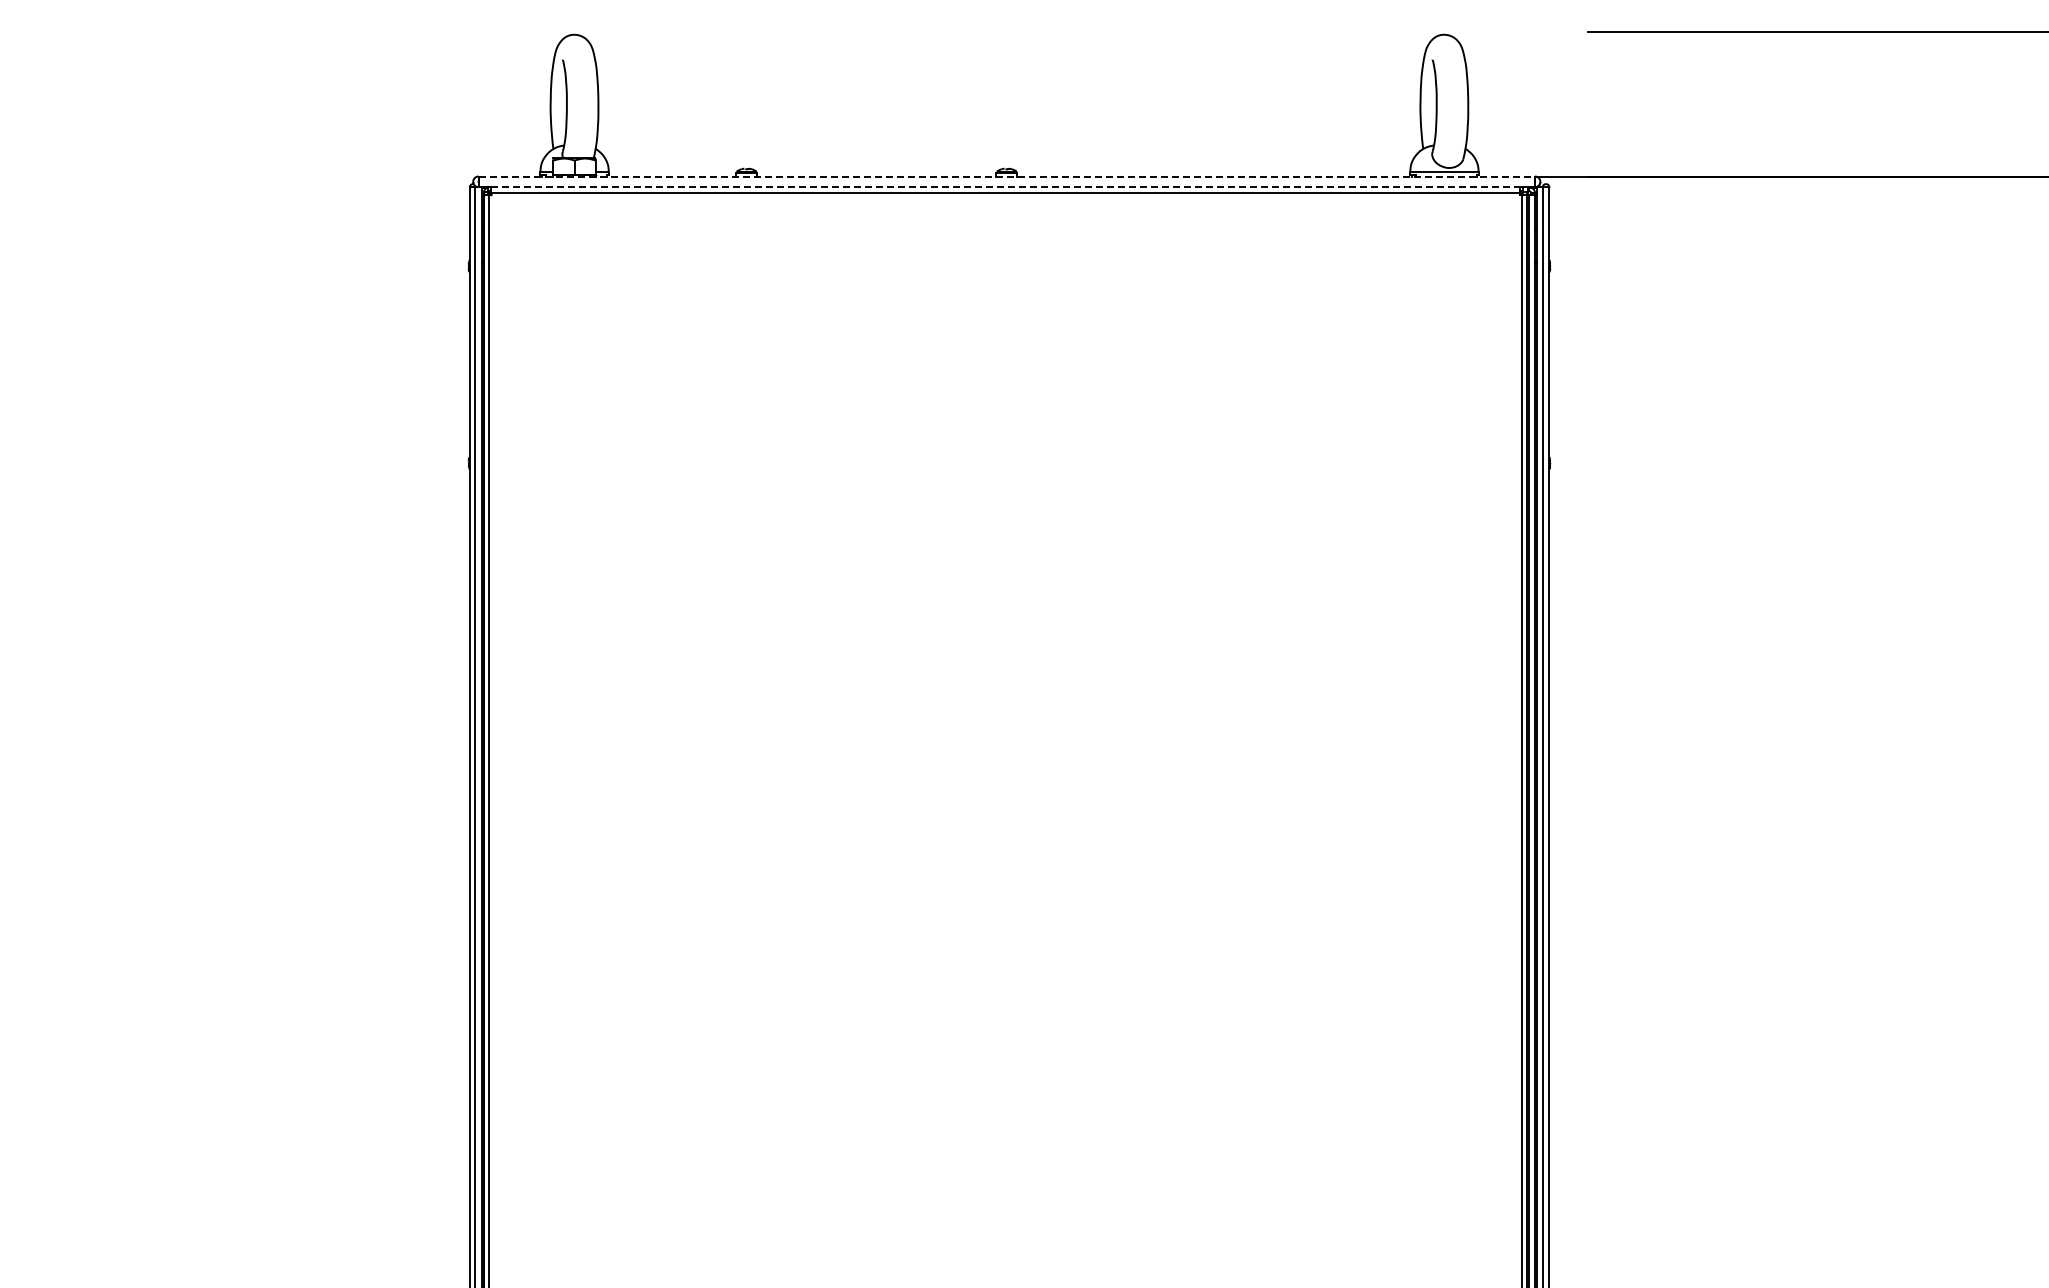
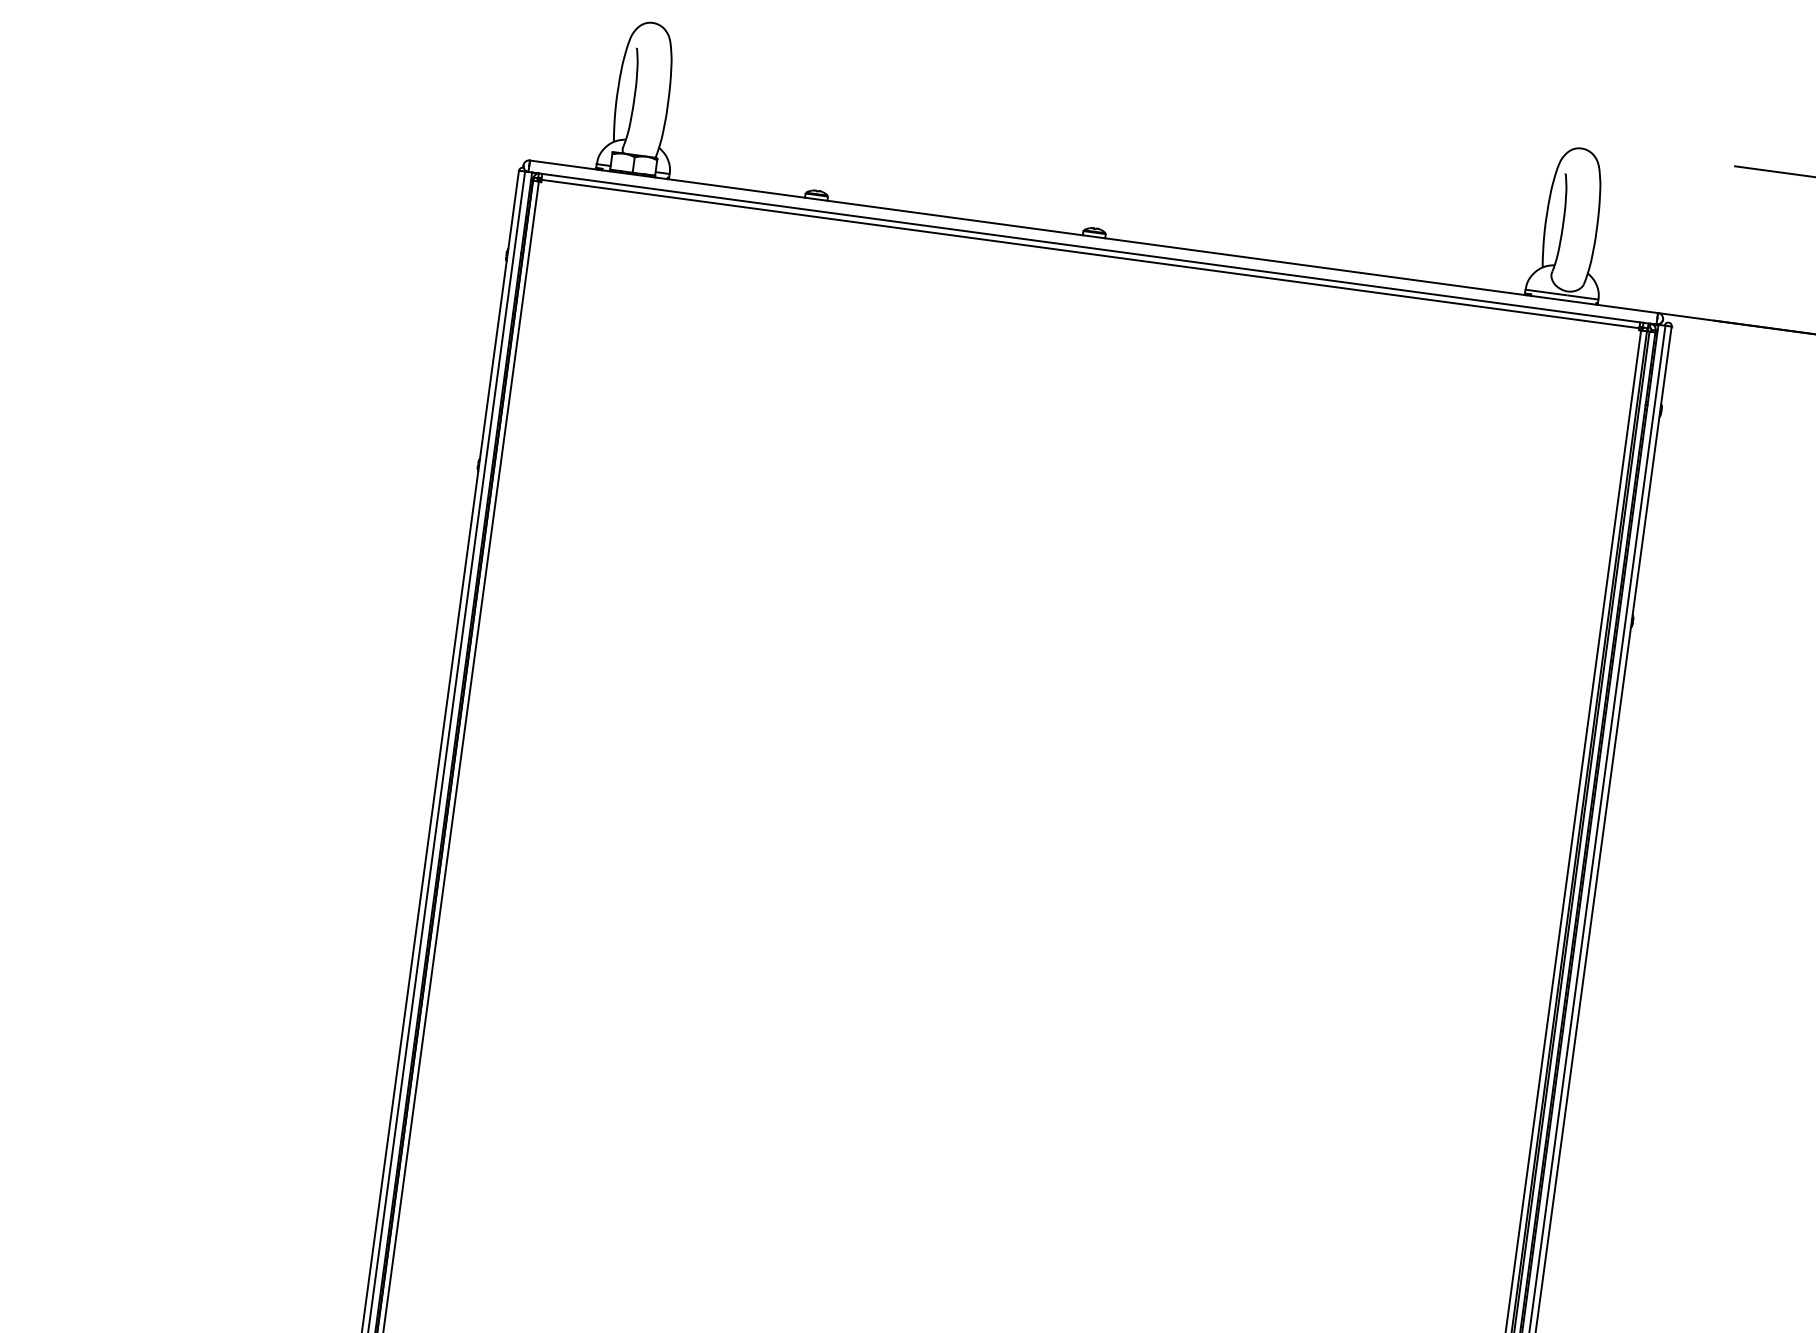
line: (1007, 176) -> (1094, 236), dashed -> solid
line: (1006, 187) -> (1092, 248), dashed -> solid

